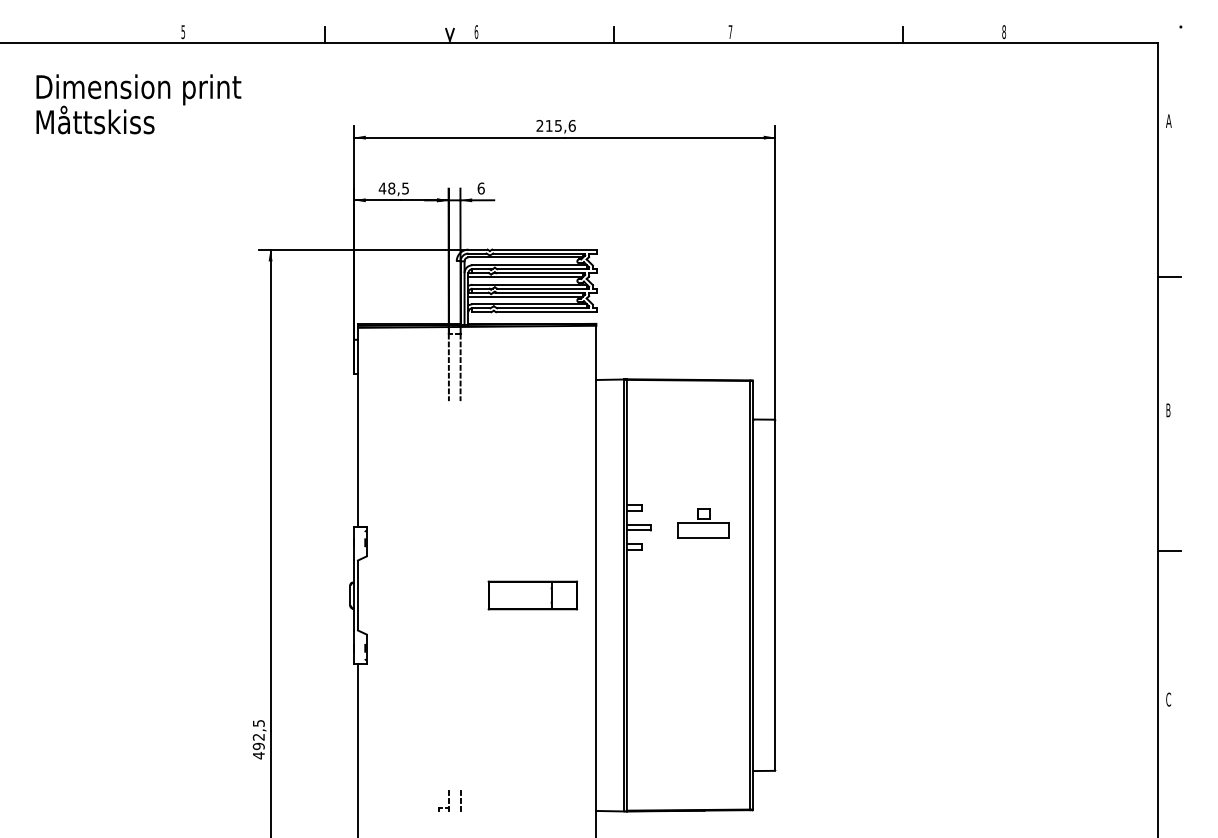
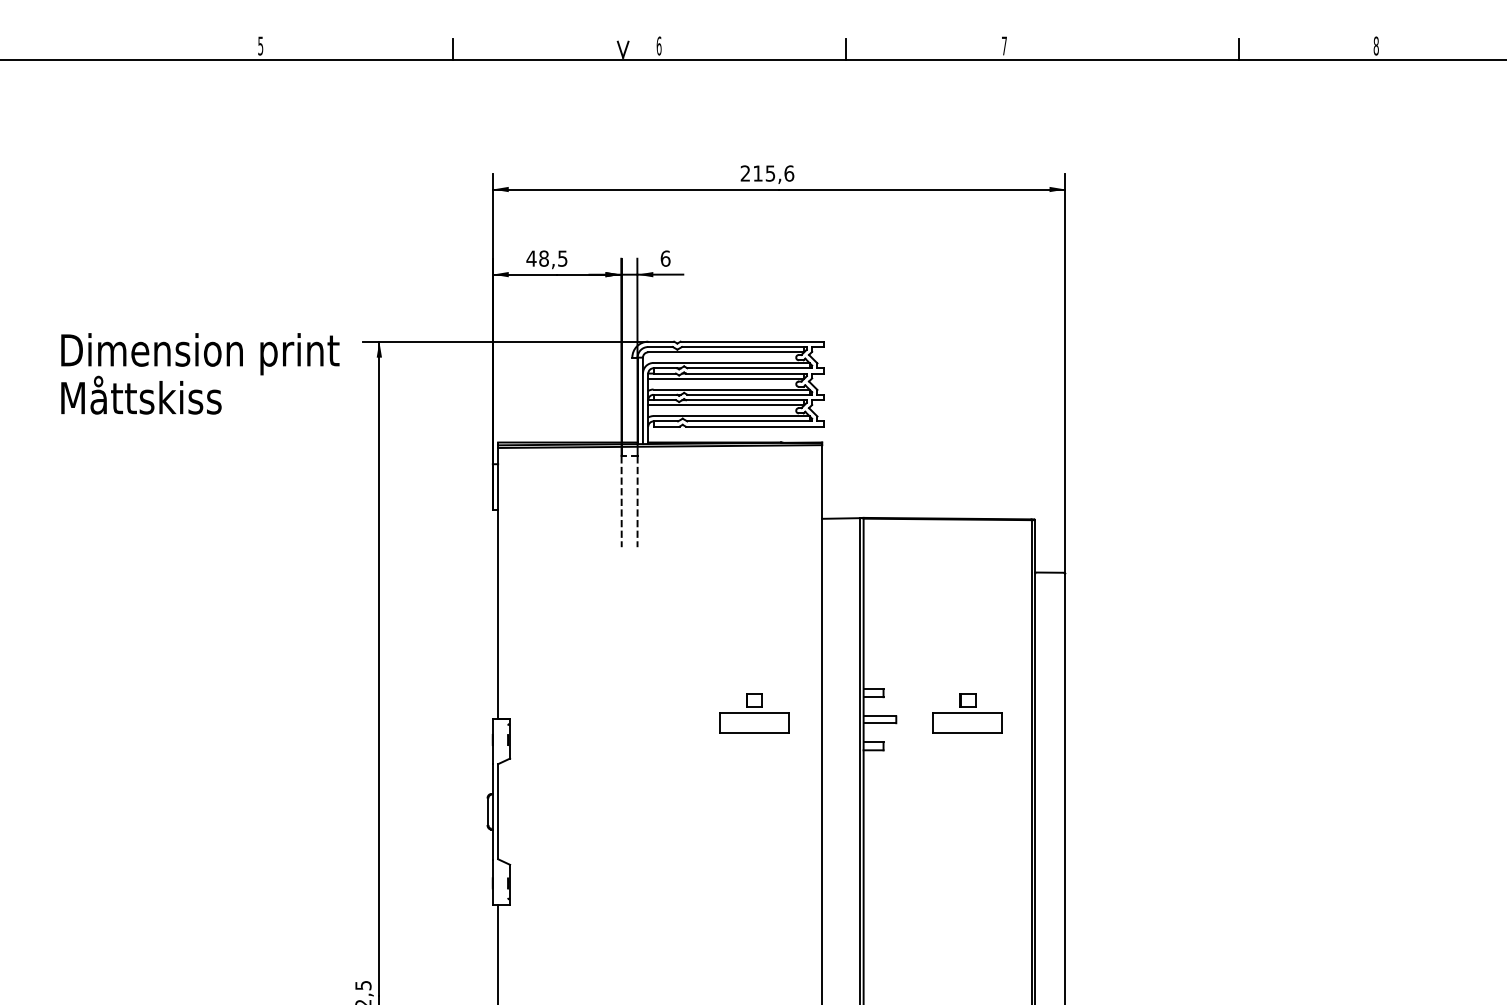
text: (138, 104) -> (199, 374), moved
part: (546, 523) -> (754, 713), added
part: (532, 595) -> (735, 811), removed

